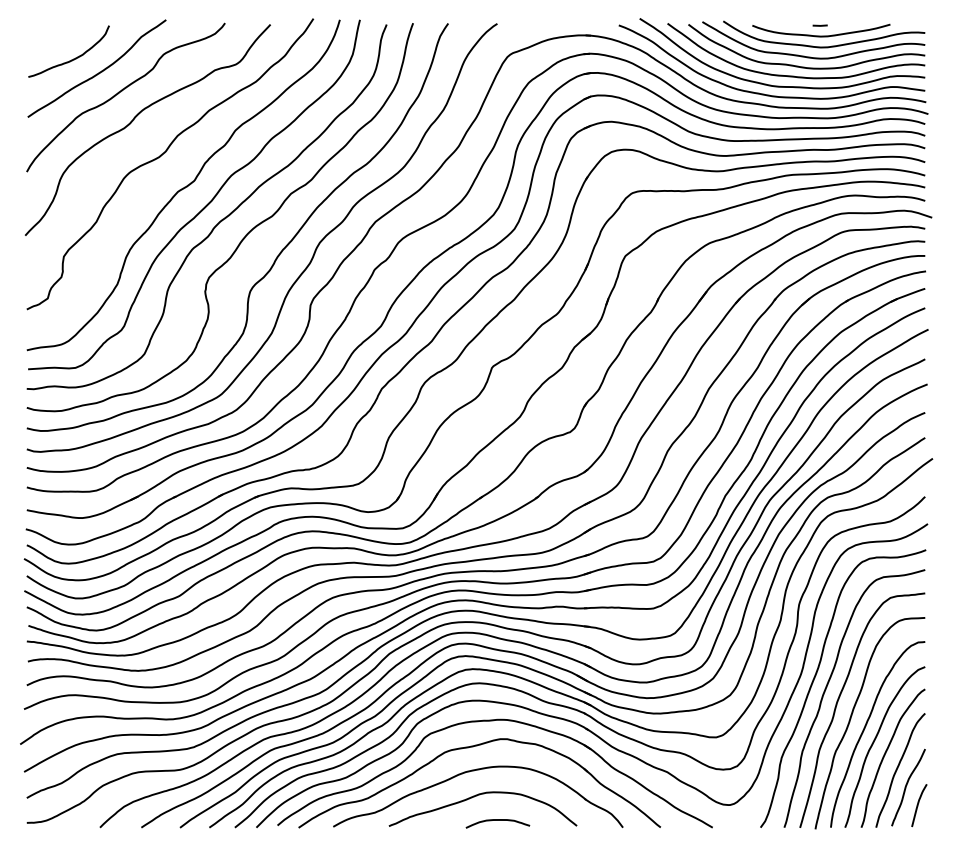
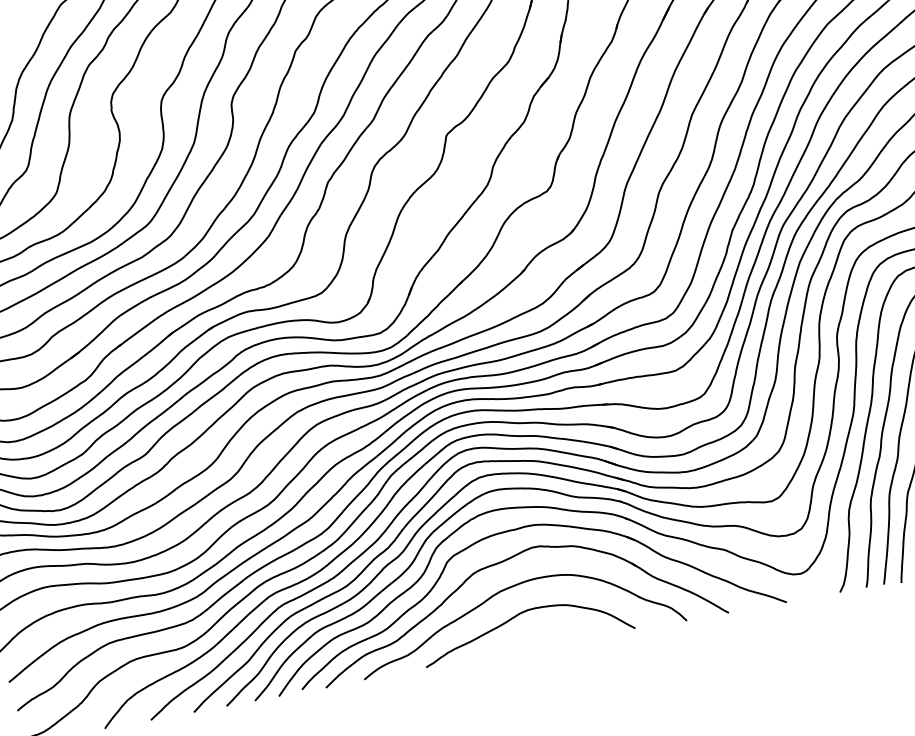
curve: (497, 820) -> (545, 638), removed

